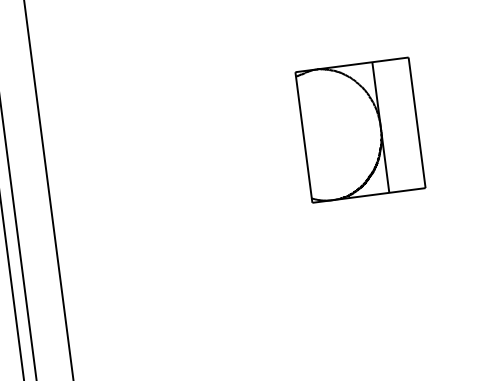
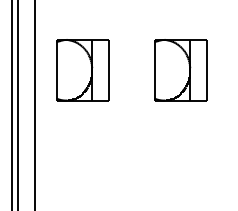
part: (148, 158) -> (82, 70), added

